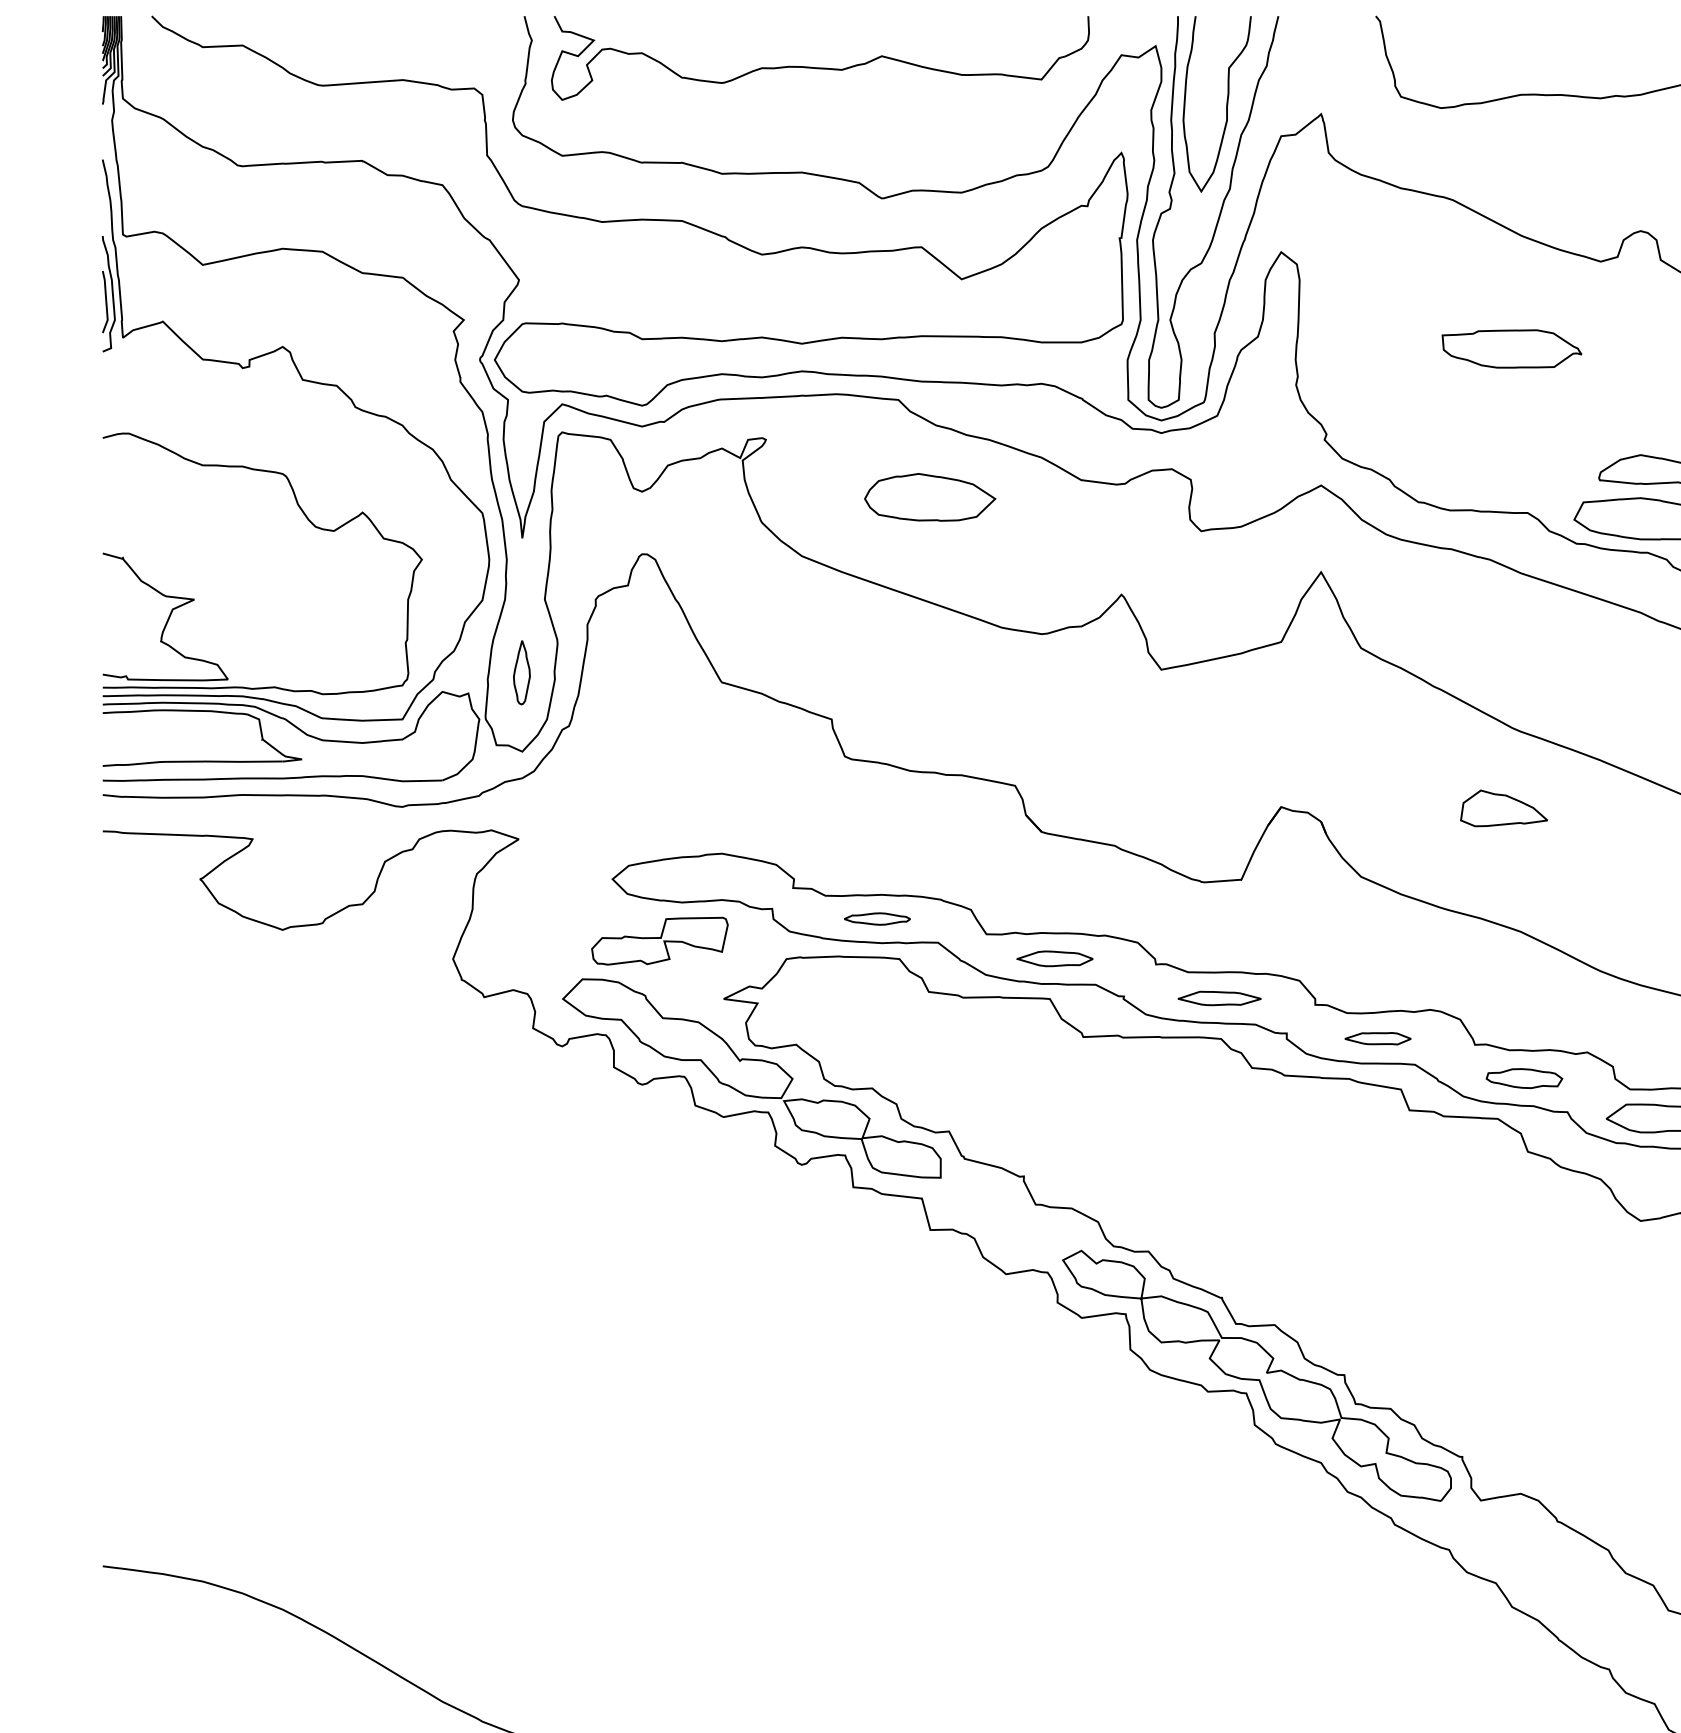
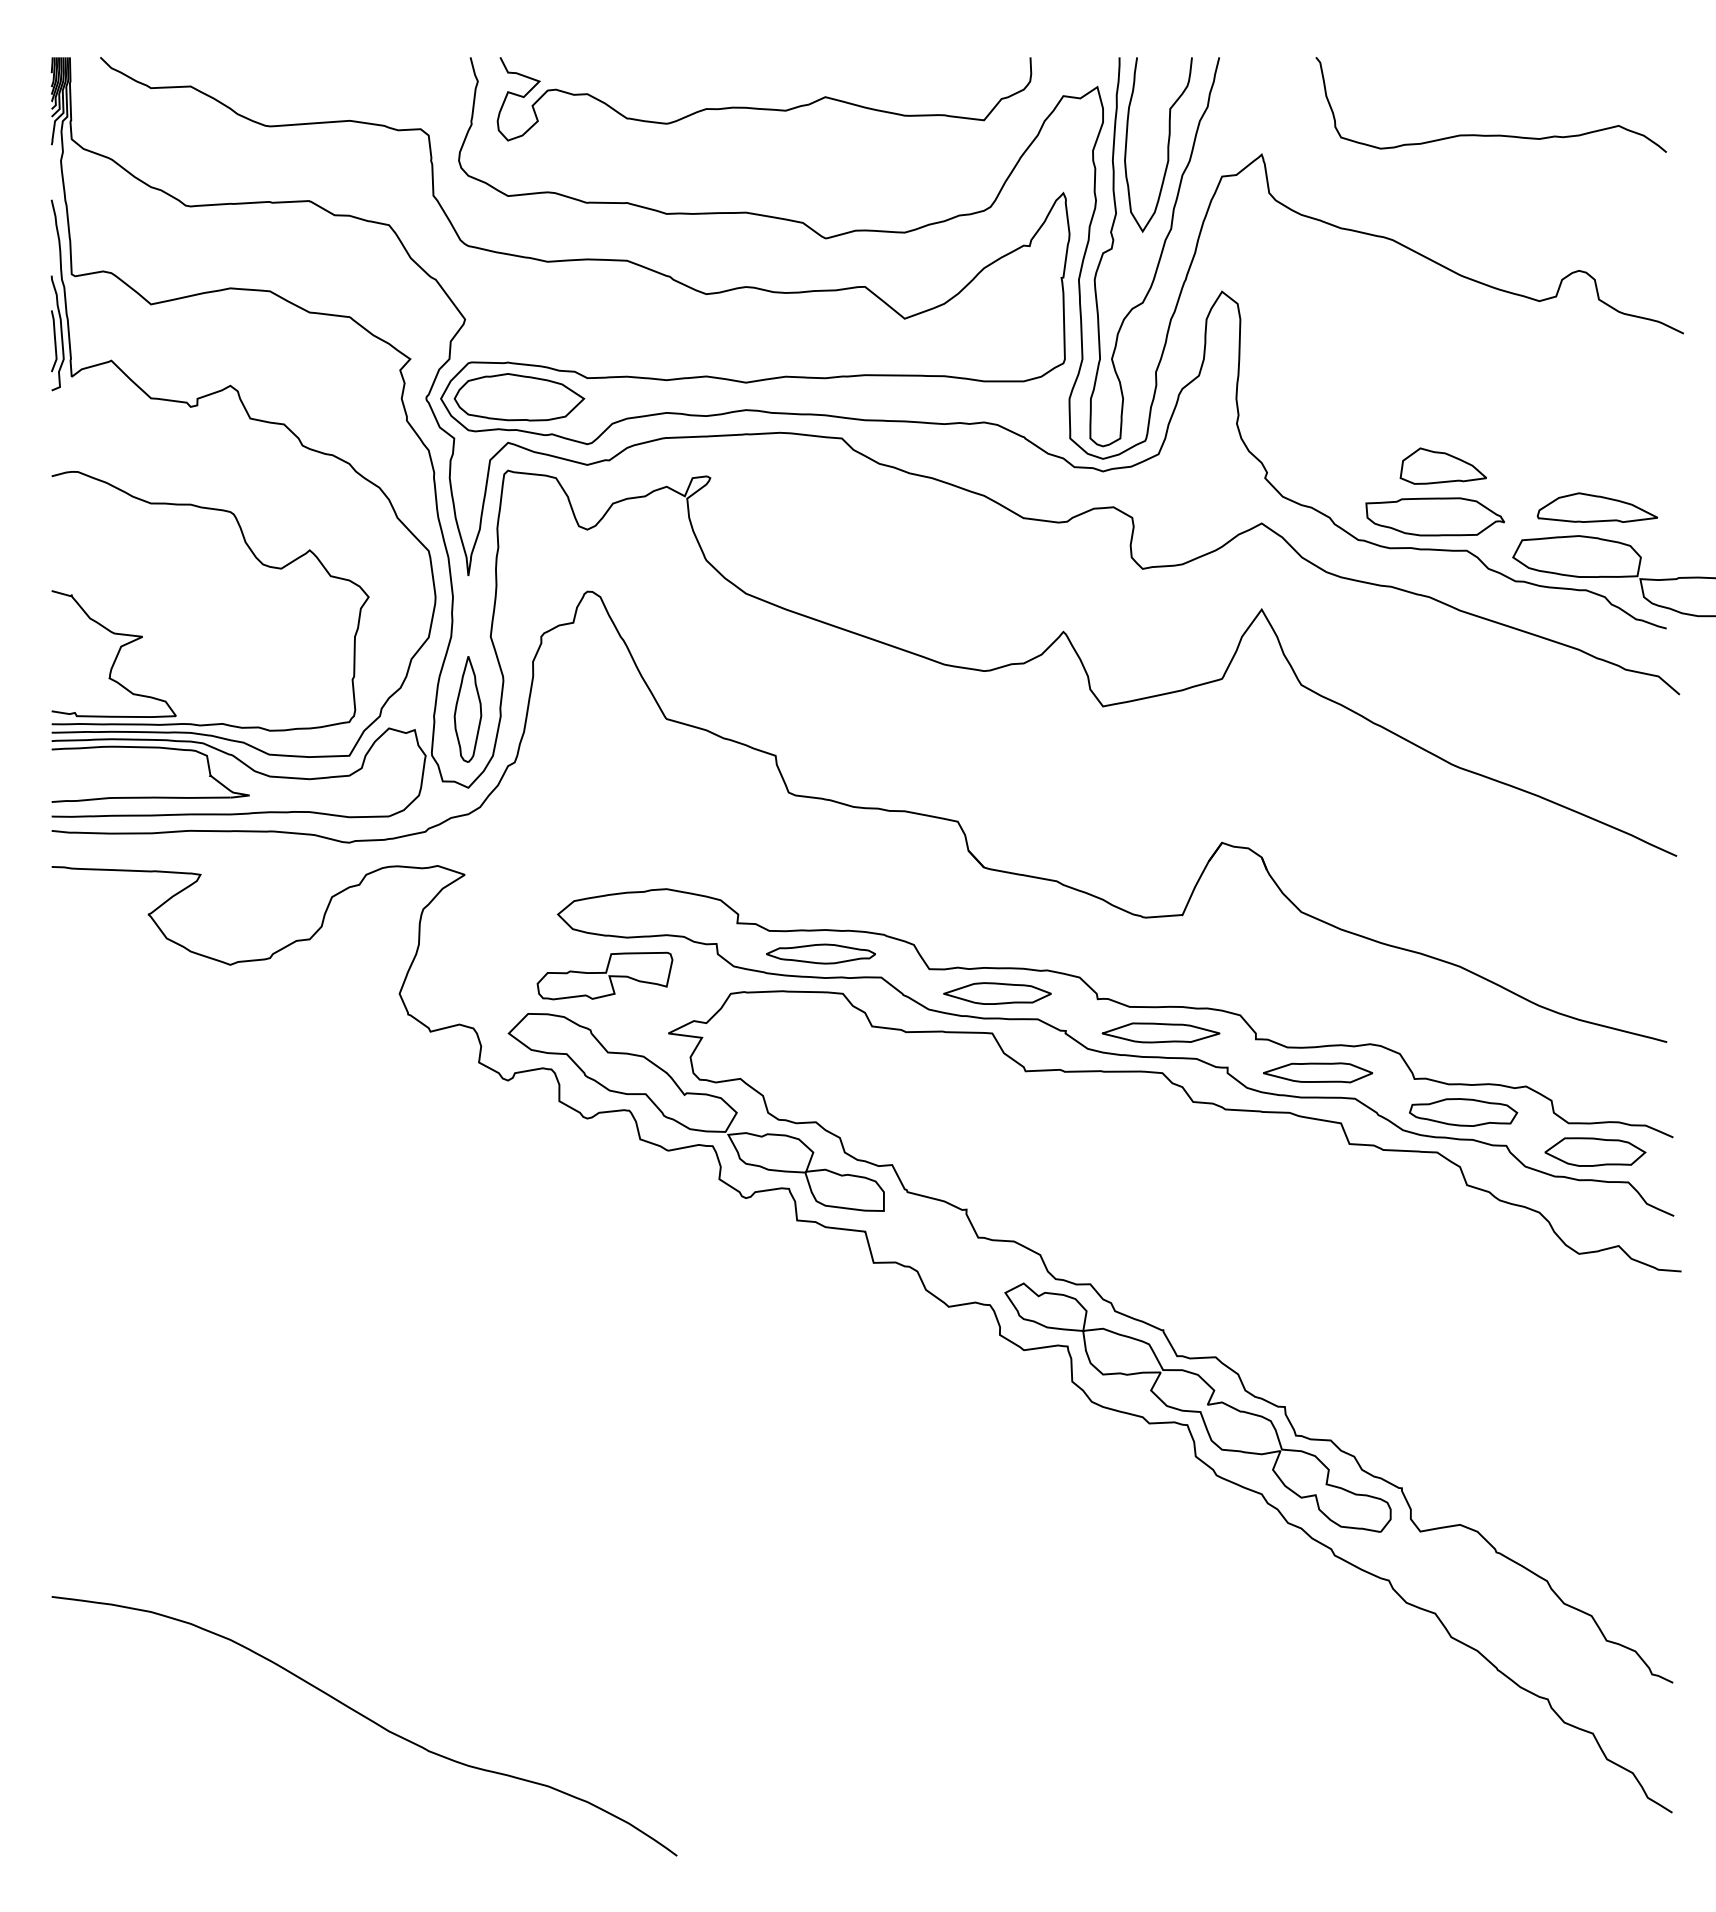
part: (1511, 348) -> (1434, 516), moved
part: (930, 497) -> (519, 397), moved
part: (521, 672) -> (467, 709), size x1.67
part: (1503, 807) -> (1442, 465), moved
part: (876, 918) -> (820, 953), size x1.67
part: (1055, 958) -> (997, 993), size x1.43
part: (1219, 998) -> (1160, 1032), size x1.43
part: (1378, 1038) -> (1318, 1072), size x1.67
part: (1524, 1078) -> (1463, 1112), size x1.43

